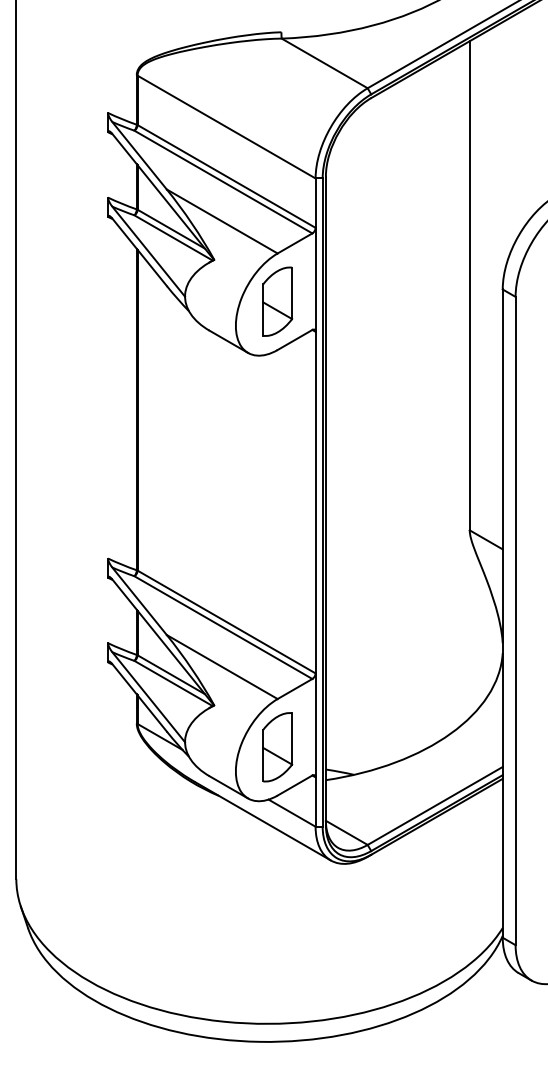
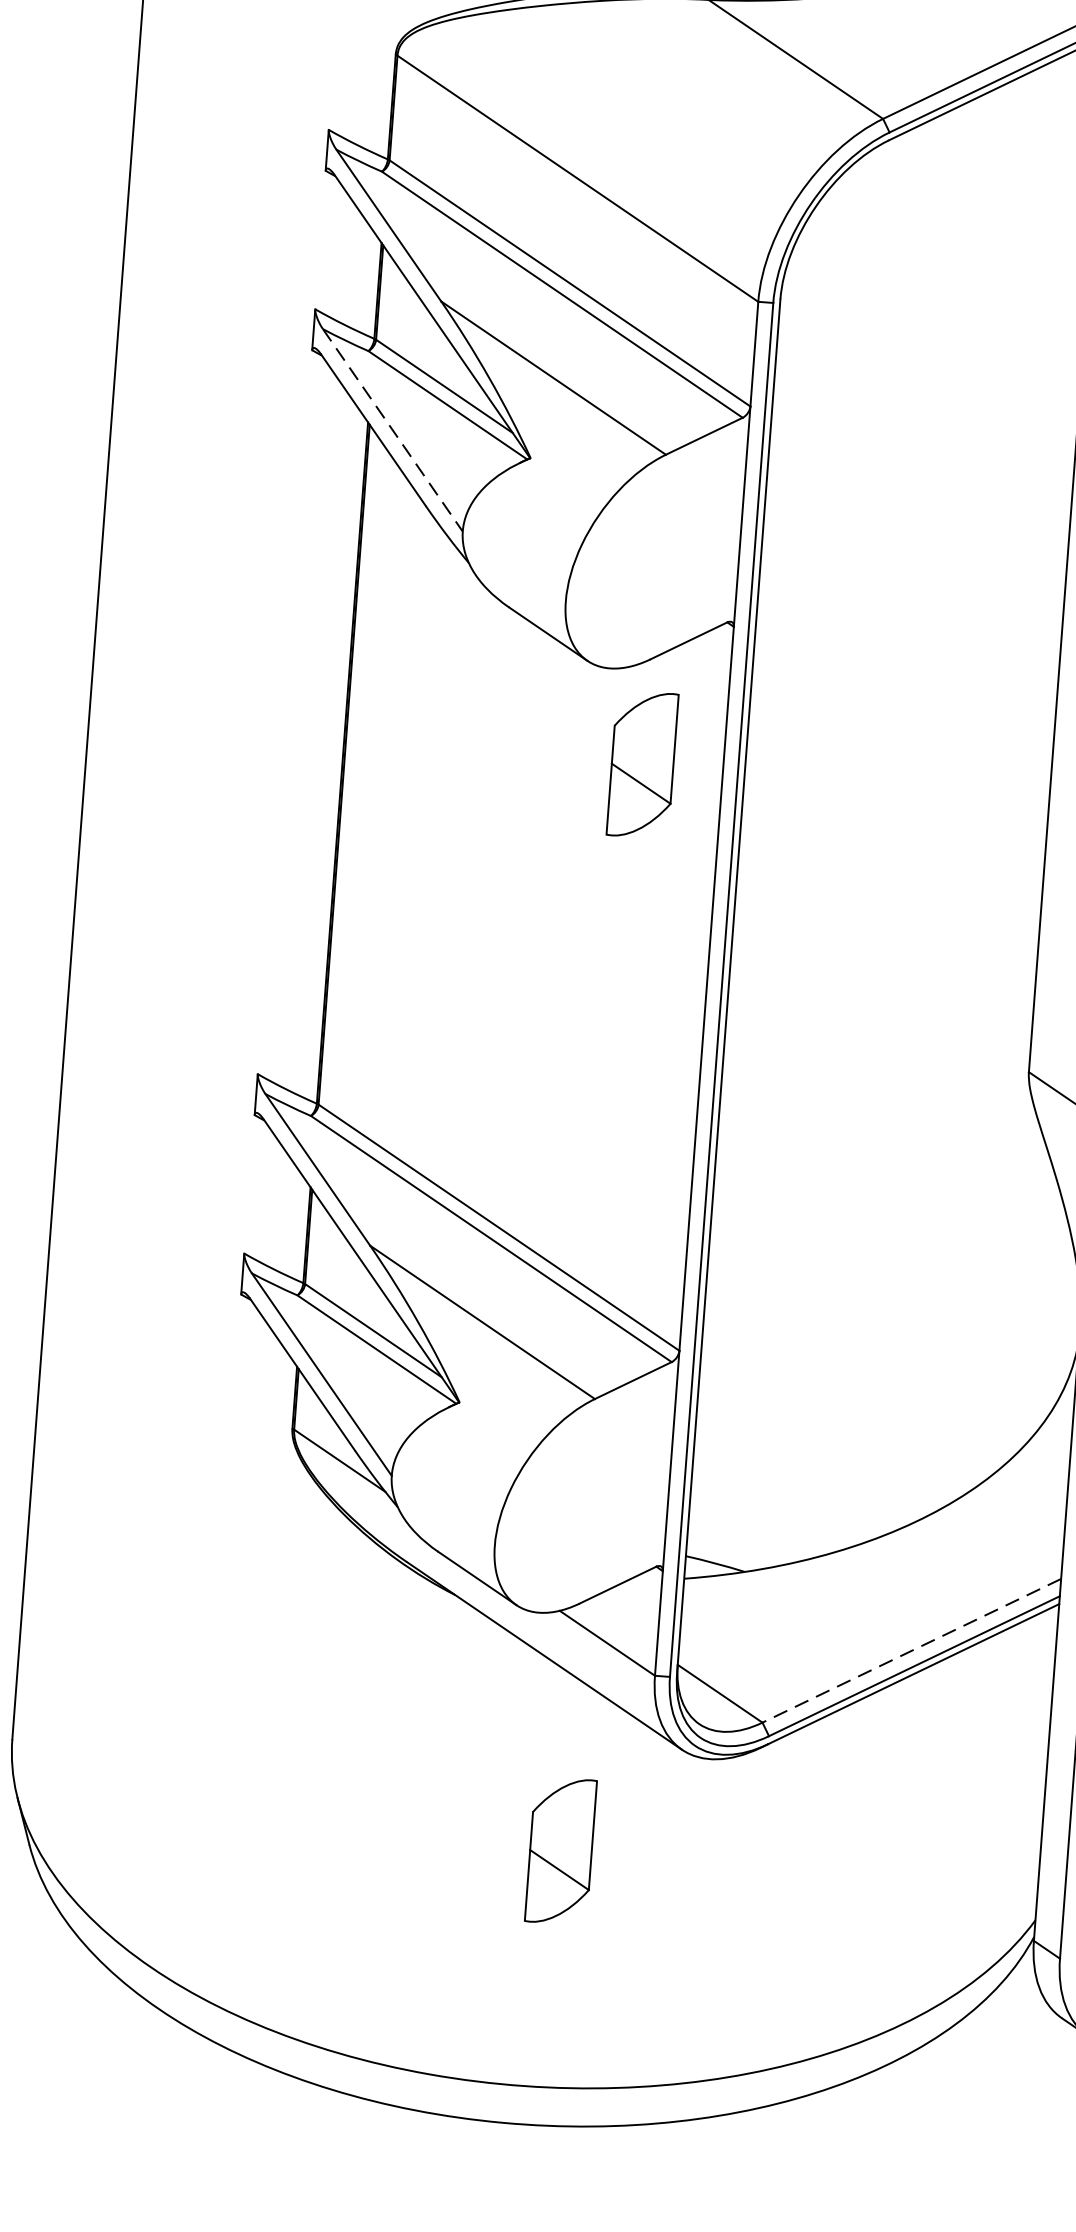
line: (148, 251) -> (392, 429), solid -> dashed
part: (277, 301) -> (642, 764), moved
part: (277, 747) -> (560, 1851), moved
line: (435, 805) -> (912, 1649), solid -> dashed

